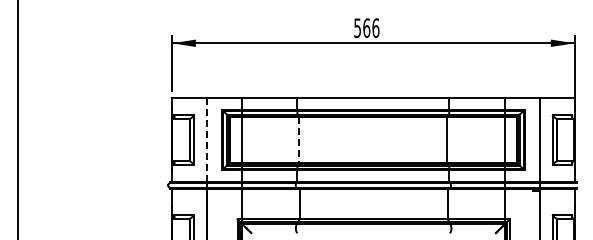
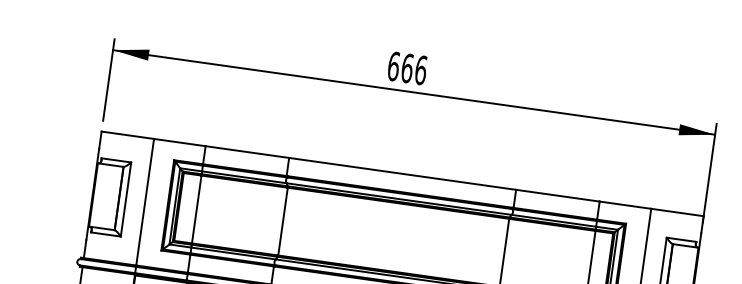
text: (357, 27) -> (393, 65), 566 -> 666
line: (207, 139) -> (146, 201), dashed -> solid
line: (299, 140) -> (283, 222), dashed -> solid

